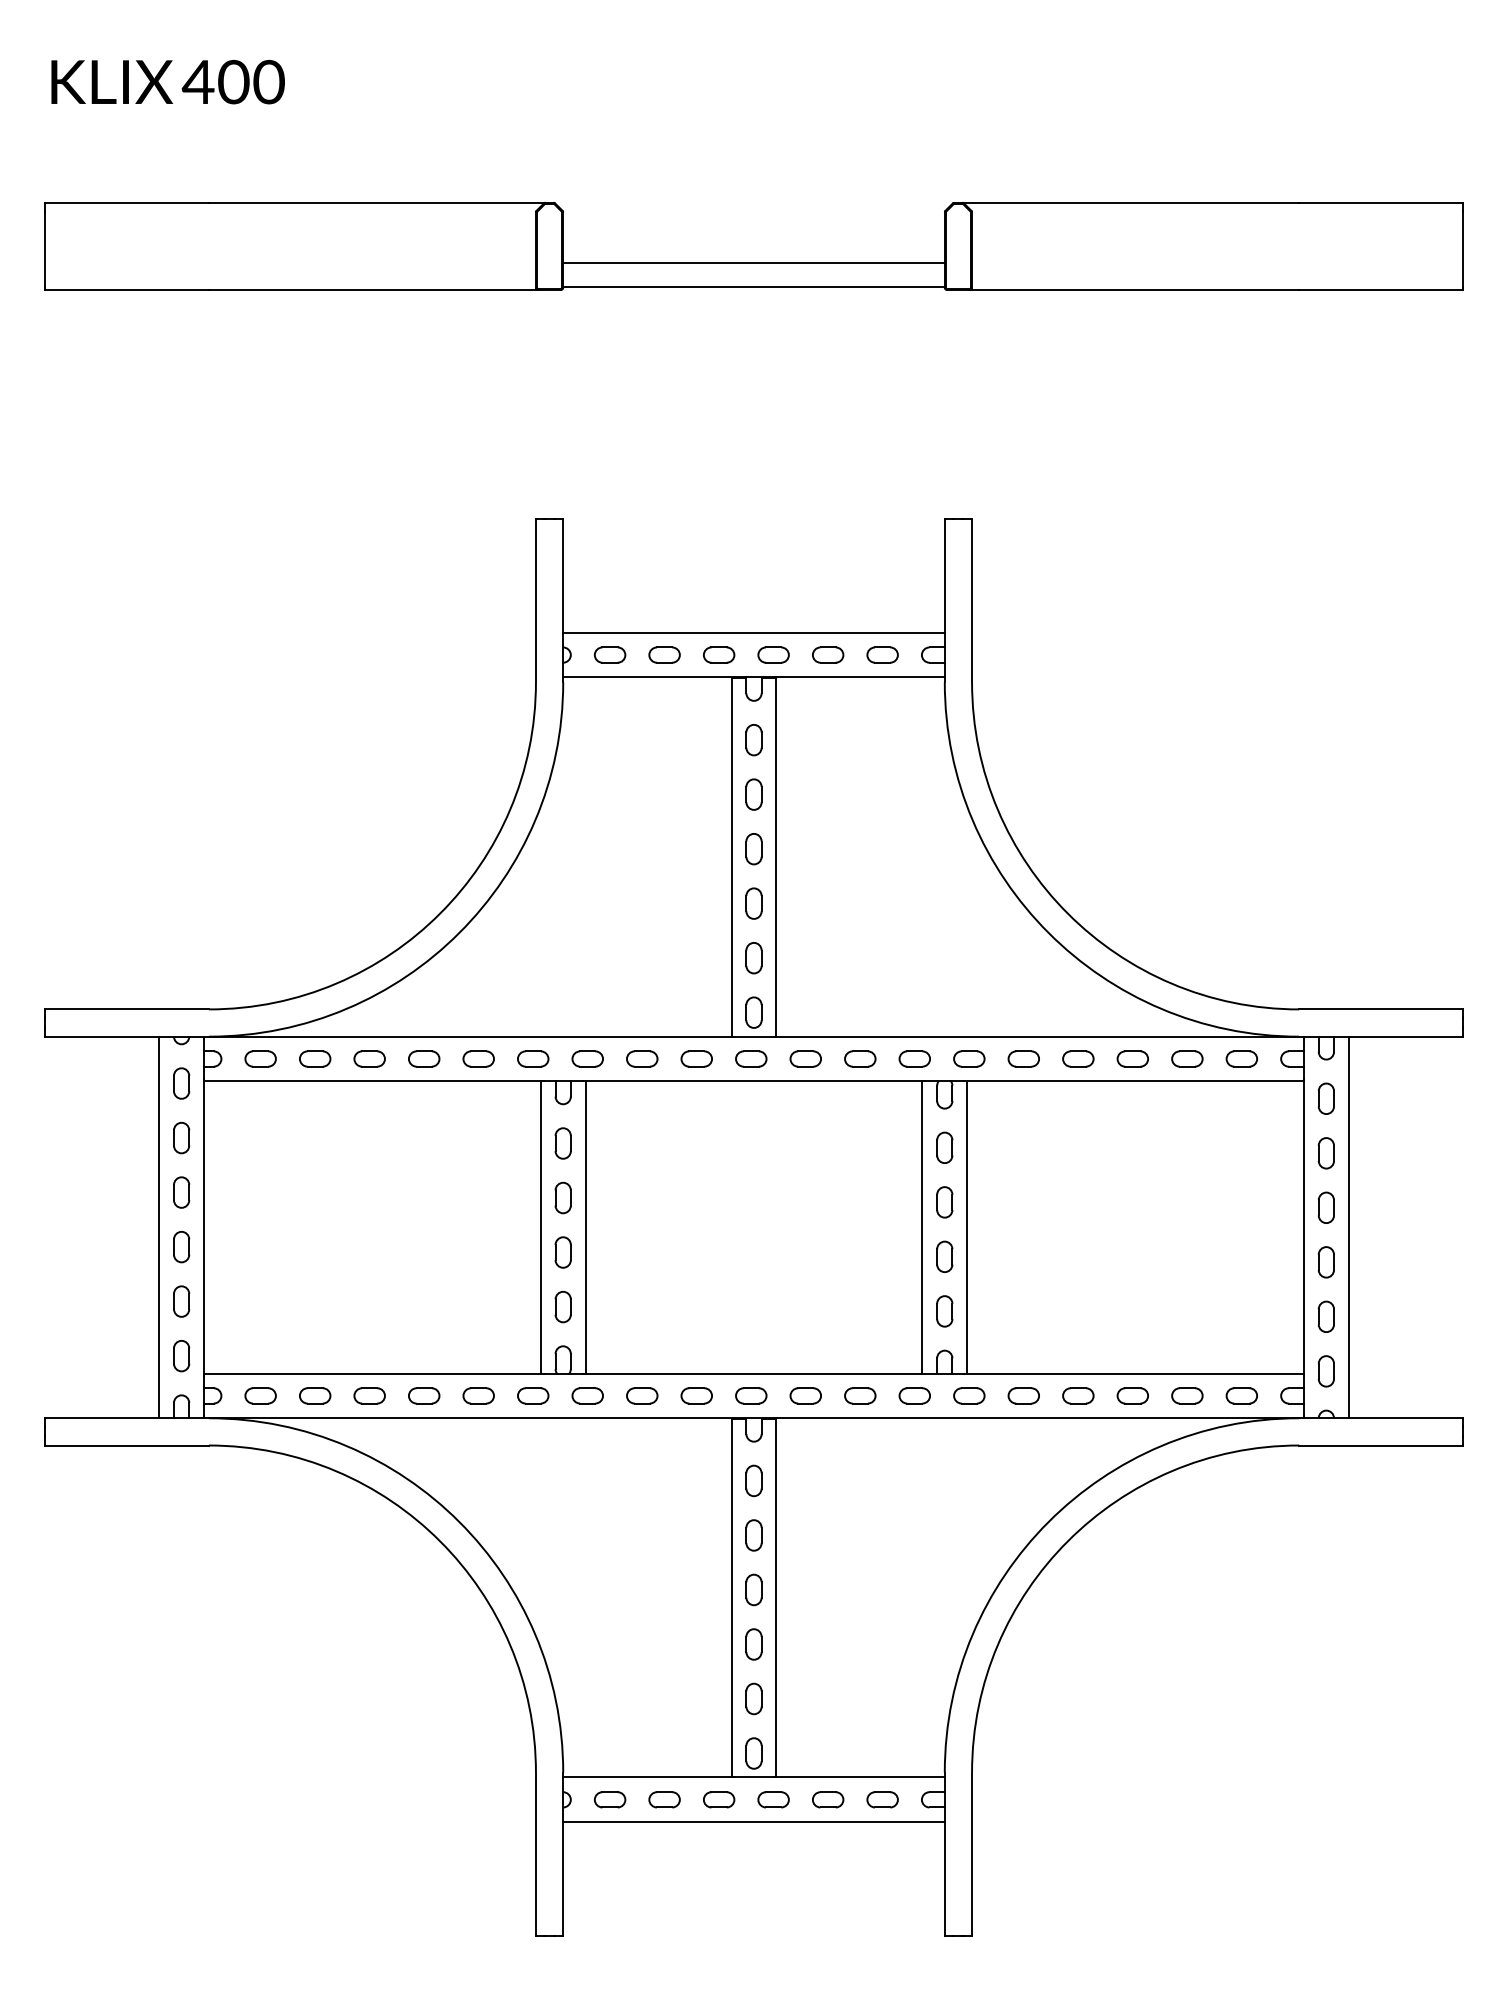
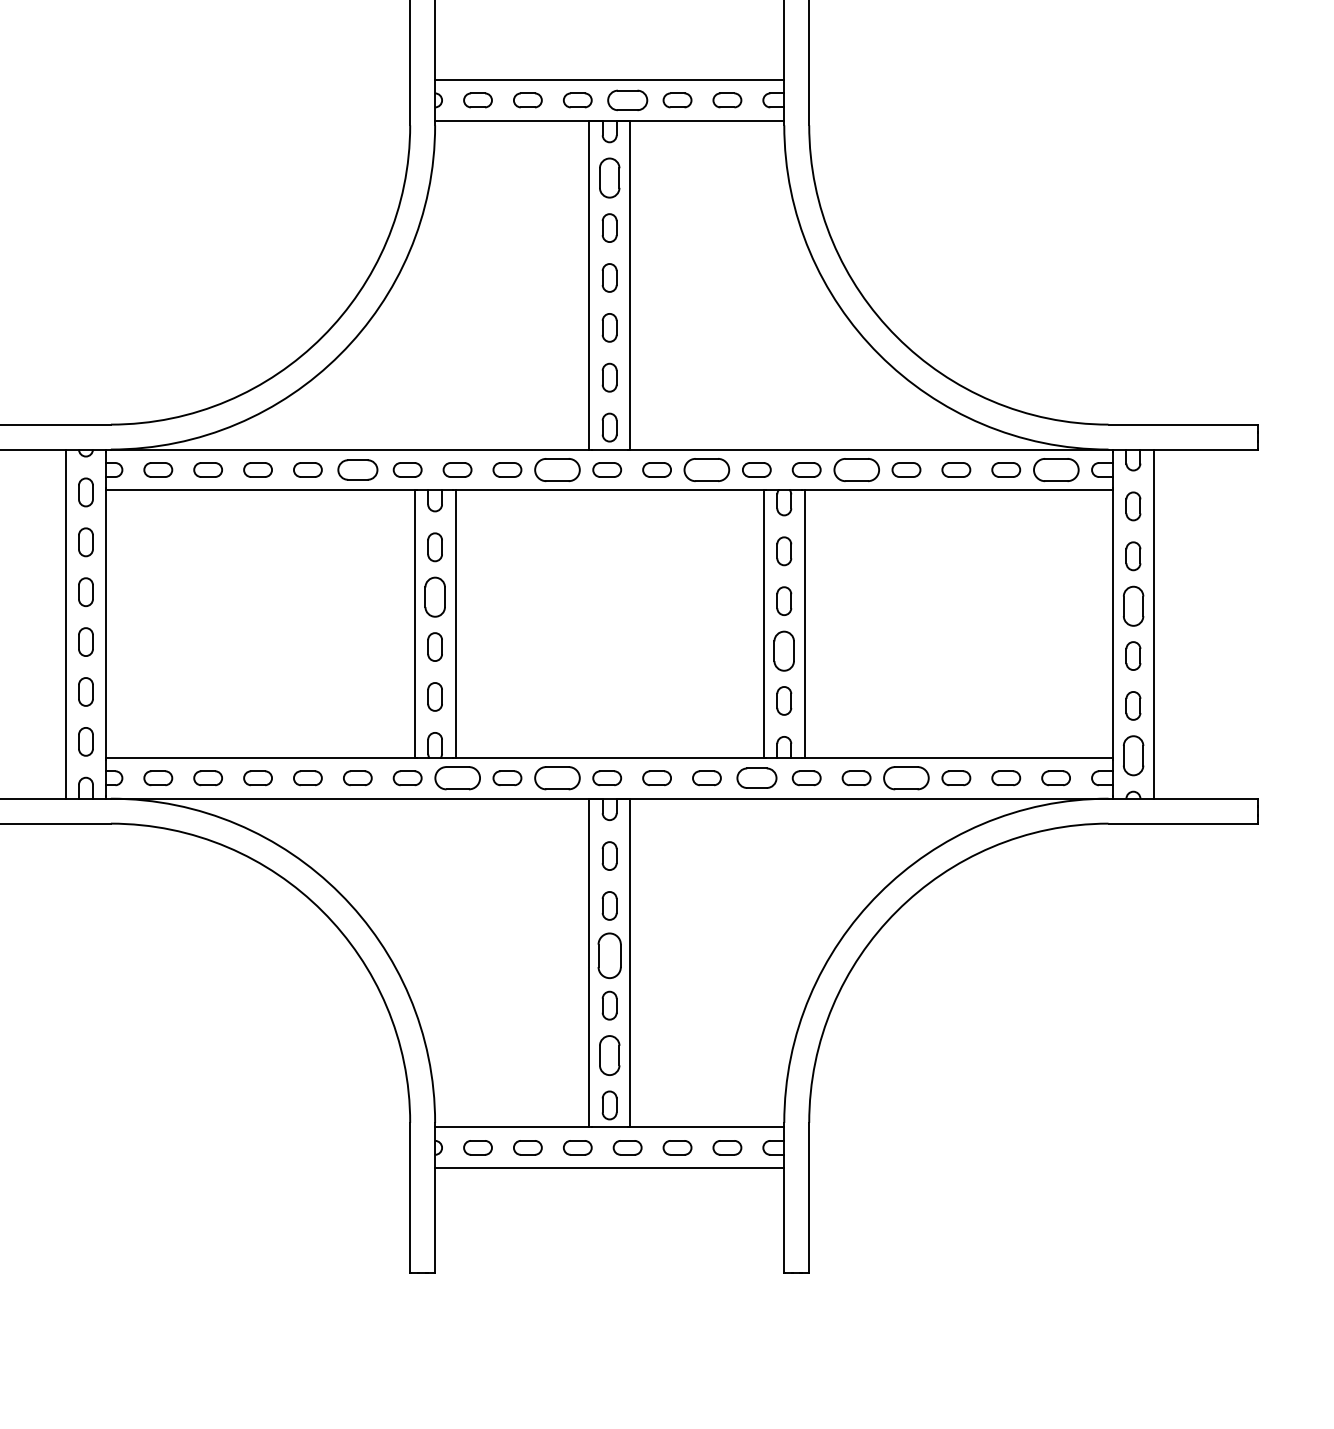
part: (773, 654) -> (627, 99), size x1.4
part: (753, 740) -> (609, 178), size x1.4
part: (478, 1058) -> (357, 469), size x1.4
part: (696, 1058) -> (557, 469), size x1.6
part: (860, 1058) -> (707, 469), size x1.6
part: (1023, 1058) -> (856, 469), size x1.6
part: (1241, 1058) -> (1055, 469), size x1.6
part: (562, 1197) -> (434, 596), size x1.4
part: (1325, 1207) -> (1132, 605), size x1.4
part: (944, 1256) -> (784, 650), size x1.4
part: (1325, 1371) -> (1132, 755), size x1.4
part: (587, 1395) -> (457, 777), size x1.6
part: (696, 1395) -> (557, 777), size x1.6
part: (914, 1395) -> (756, 777), size x1.4
part: (1078, 1395) -> (906, 777), size x1.6
part: (753, 1589) -> (609, 955), size x1.6
part: (753, 1698) -> (609, 1055), size x1.4

